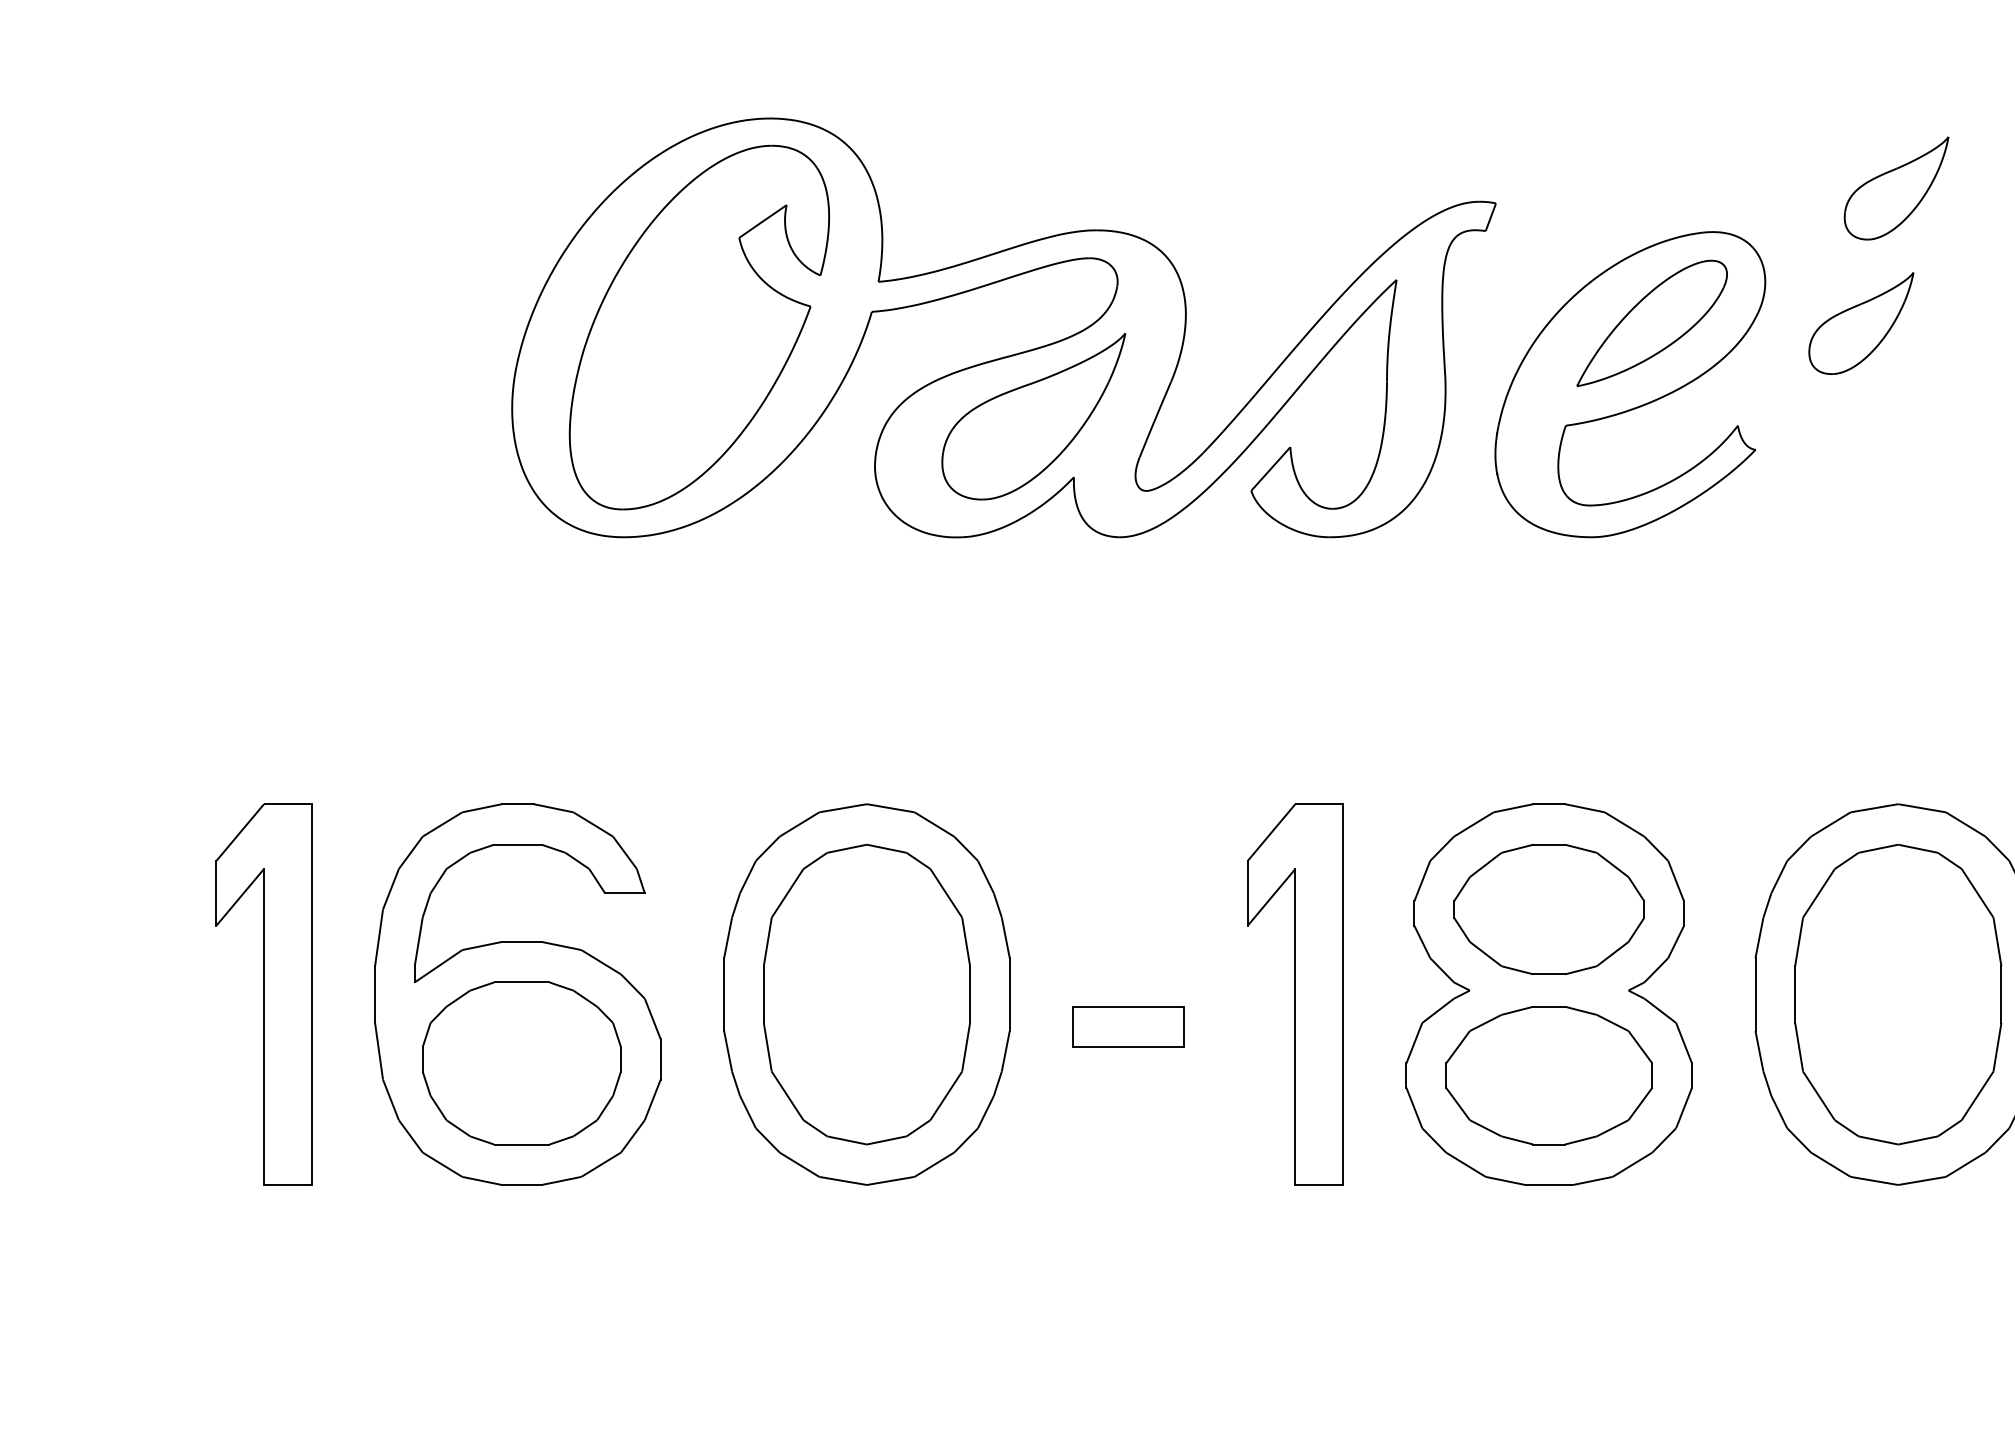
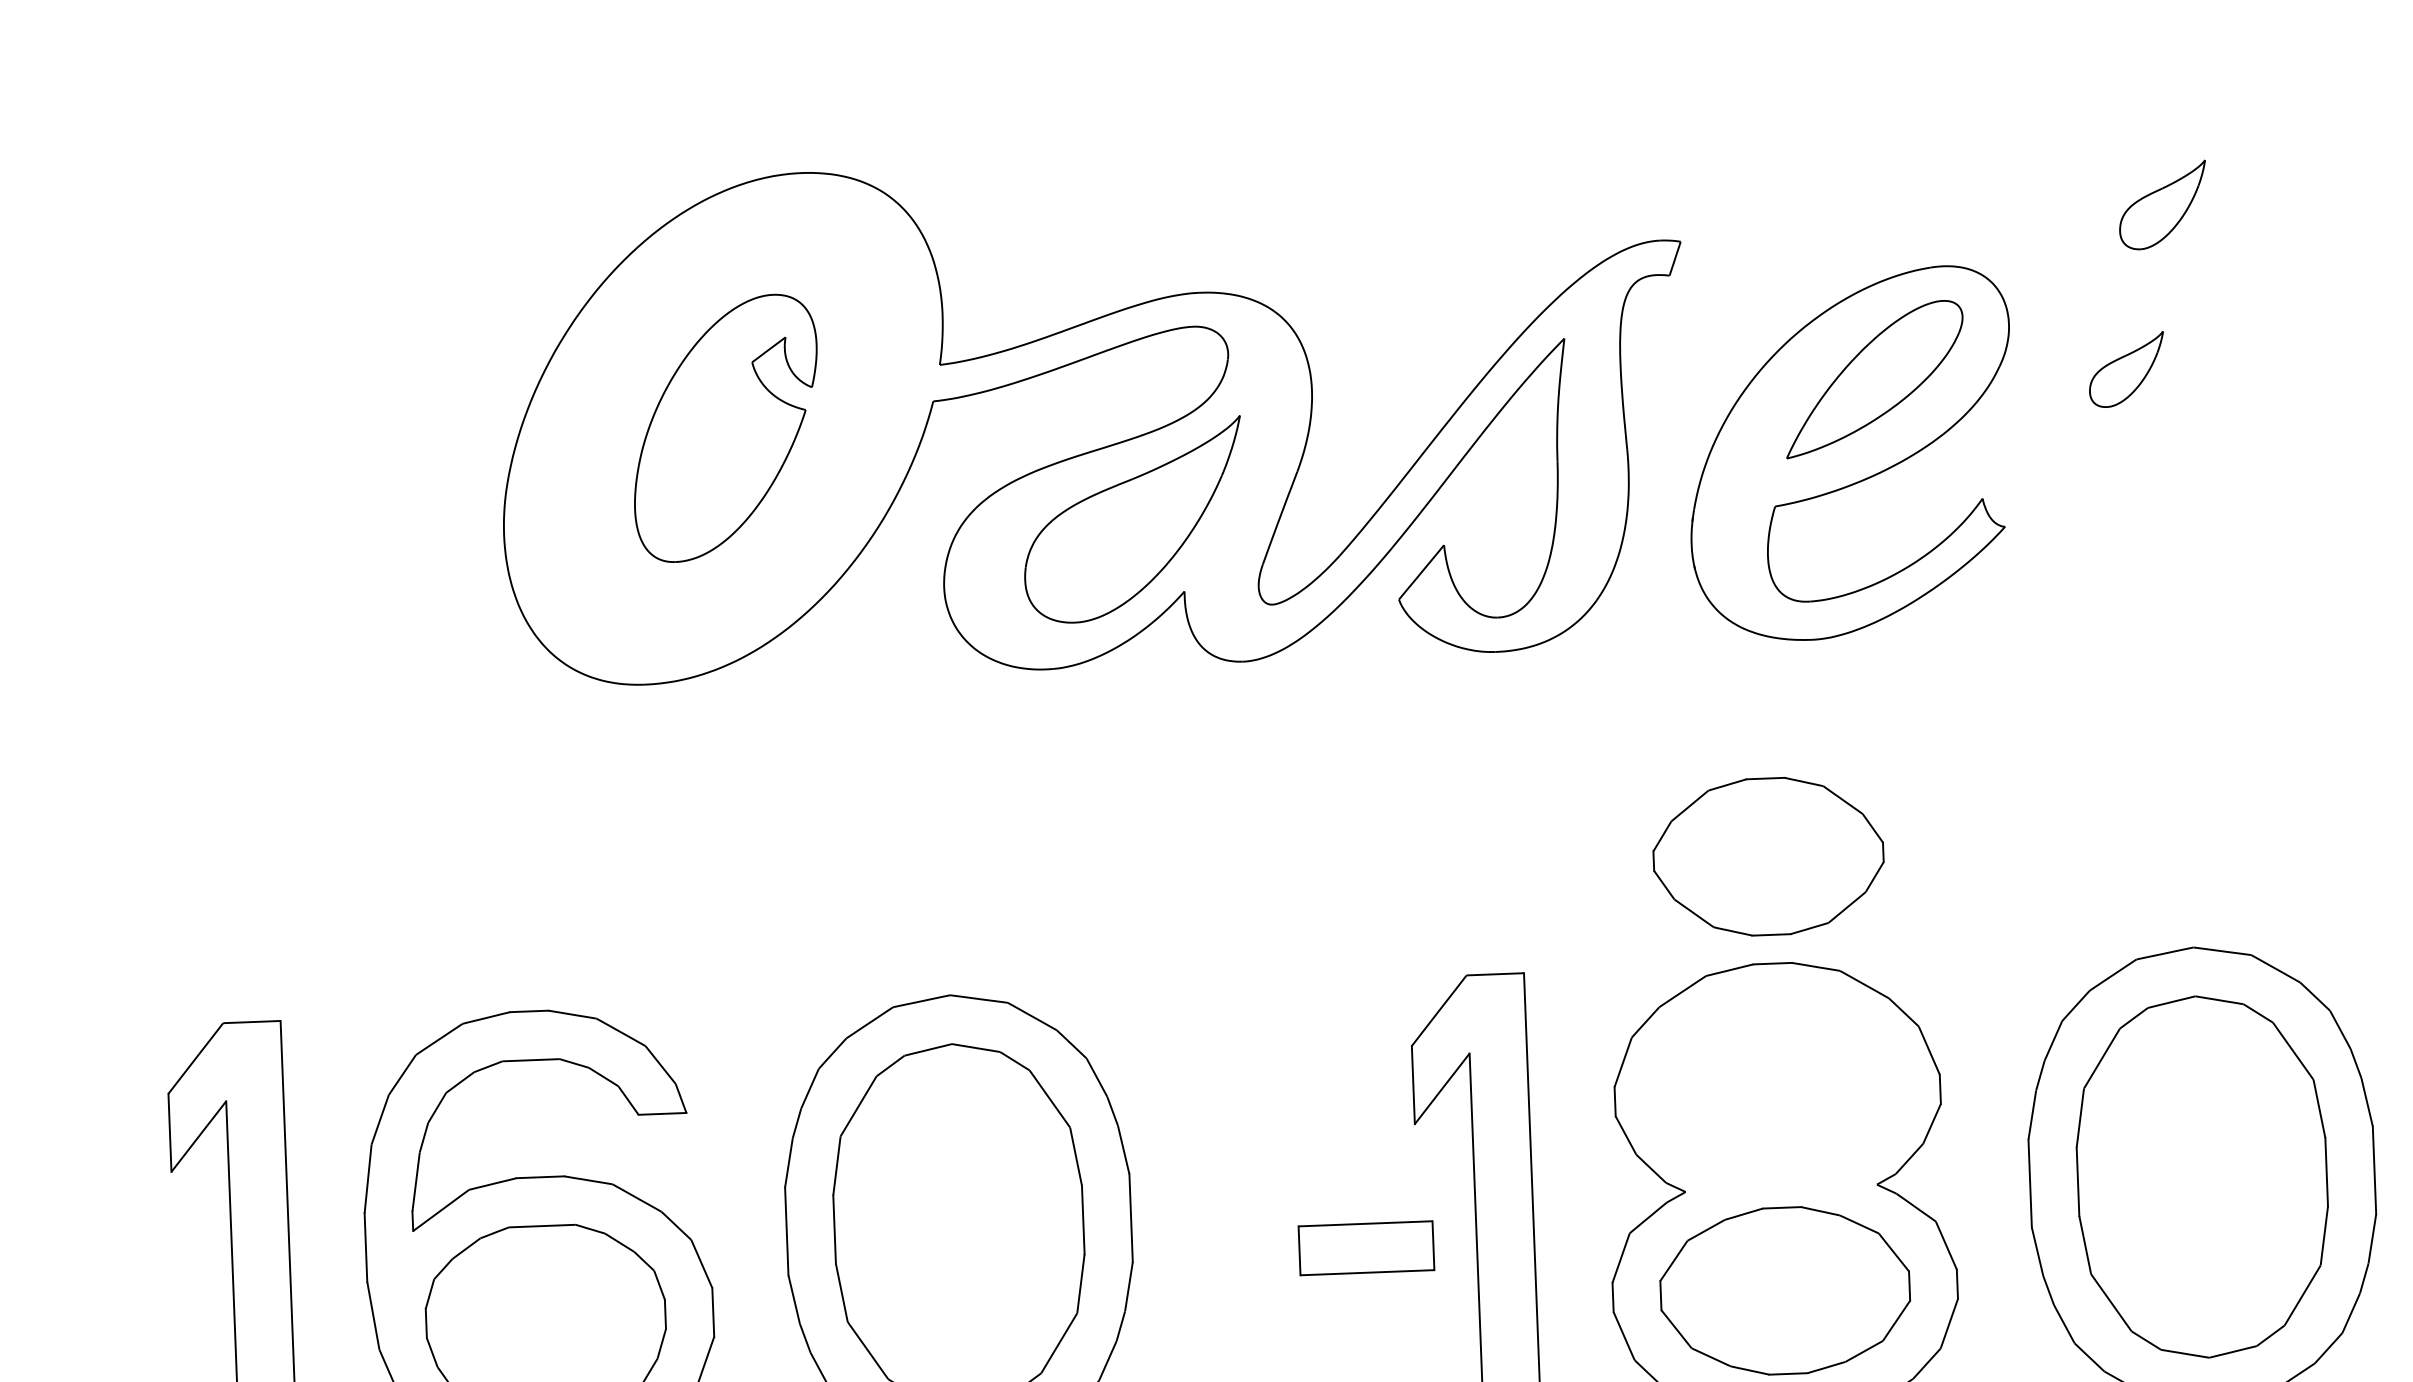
part: (1896, 188) -> (2162, 205), size x0.7
part: (1861, 323) -> (2126, 369), size x0.6
part: (698, 327) -> (724, 428), size x0.6
part: (1548, 909) -> (1767, 856), moved
part: (1128, 1026) -> (1366, 1247), moved

